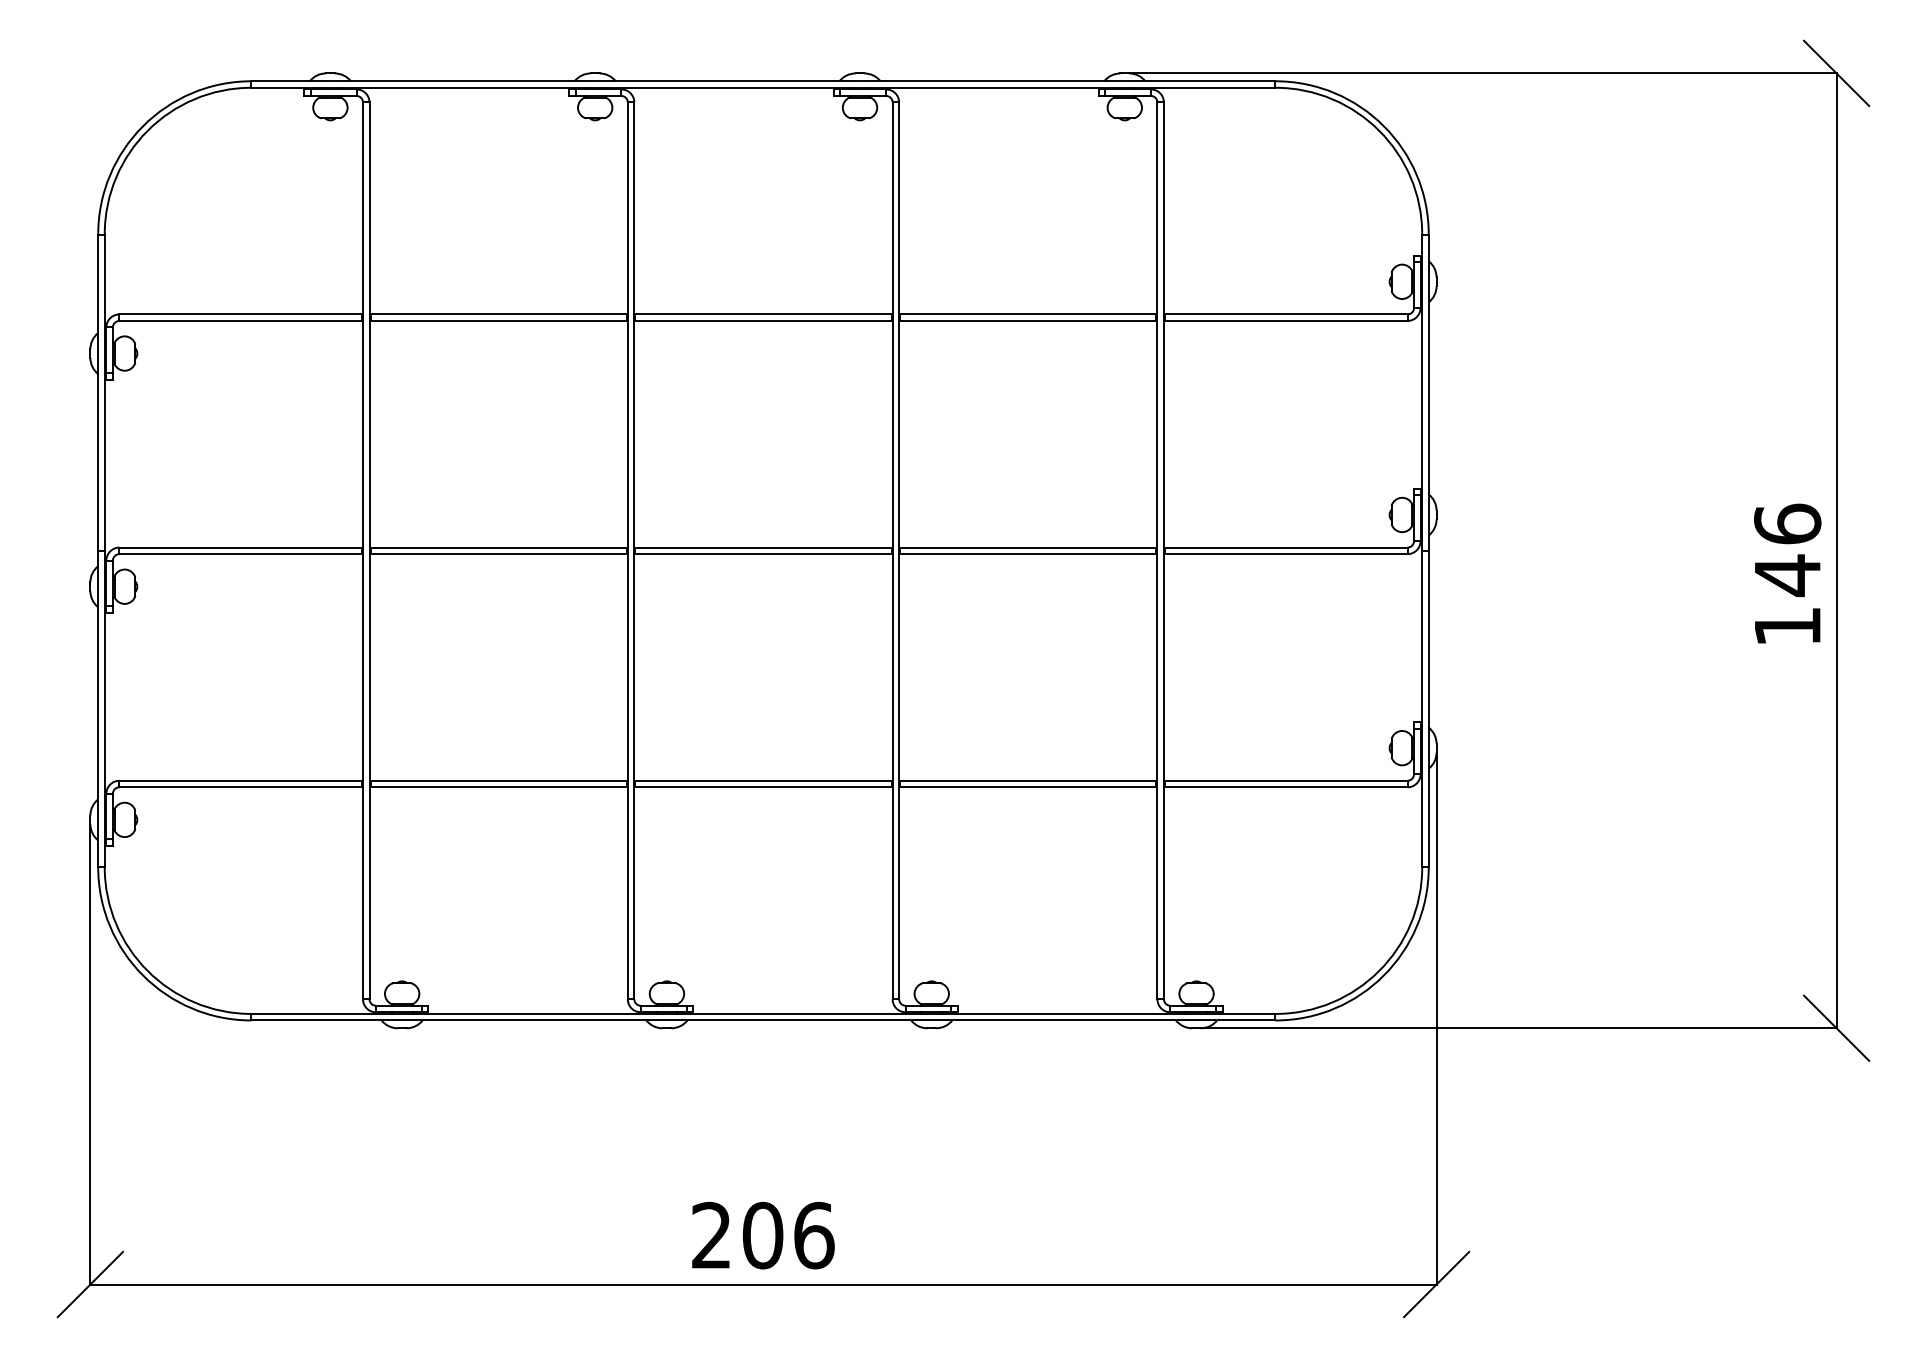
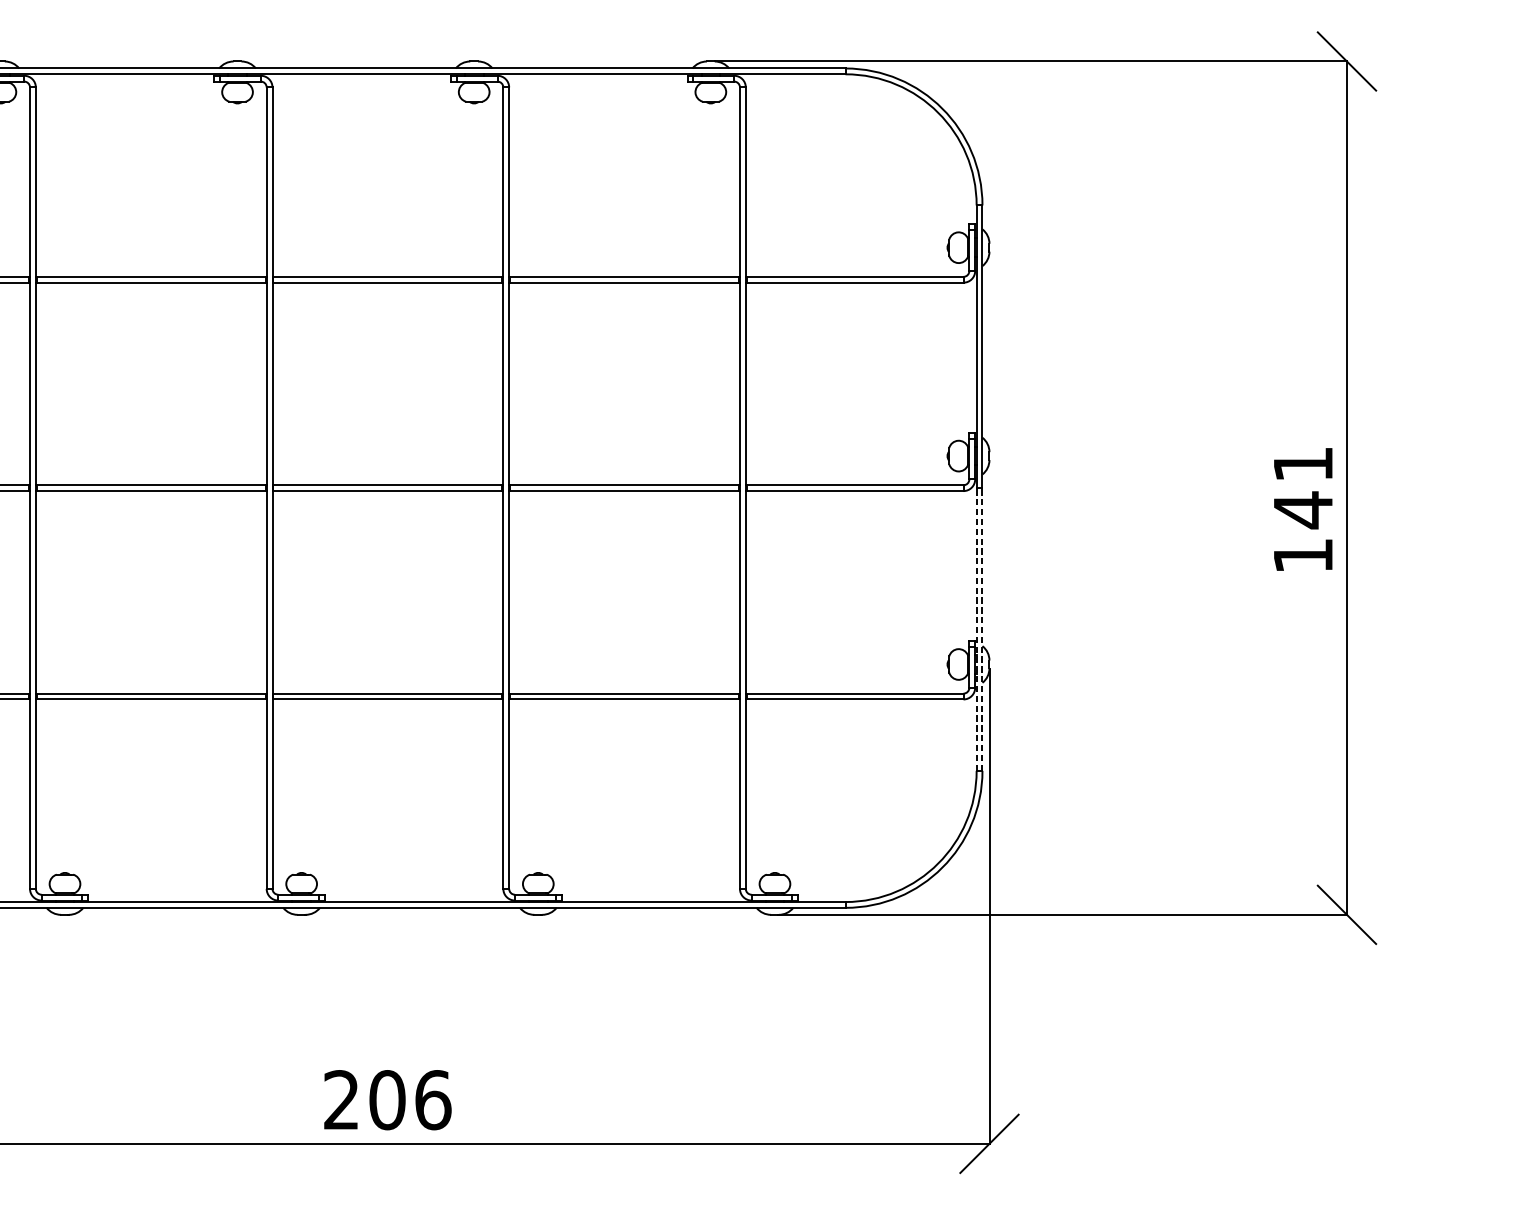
text: (1787, 523) -> (1303, 463), 146 -> 141
line: (1422, 708) -> (976, 629), solid -> dashed
line: (1428, 708) -> (982, 629), solid -> dashed

